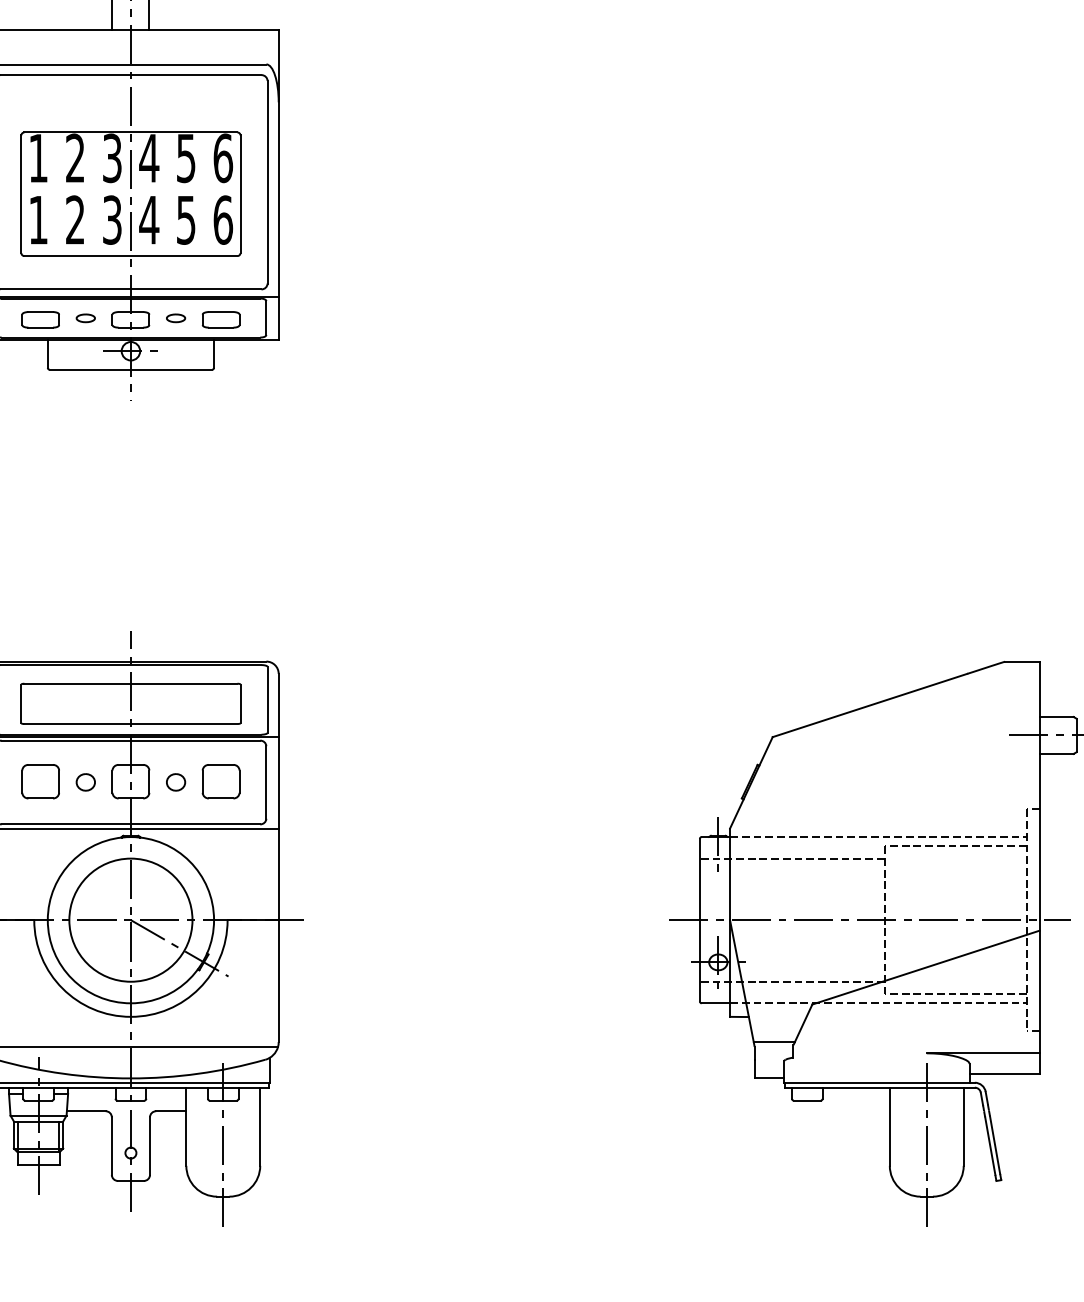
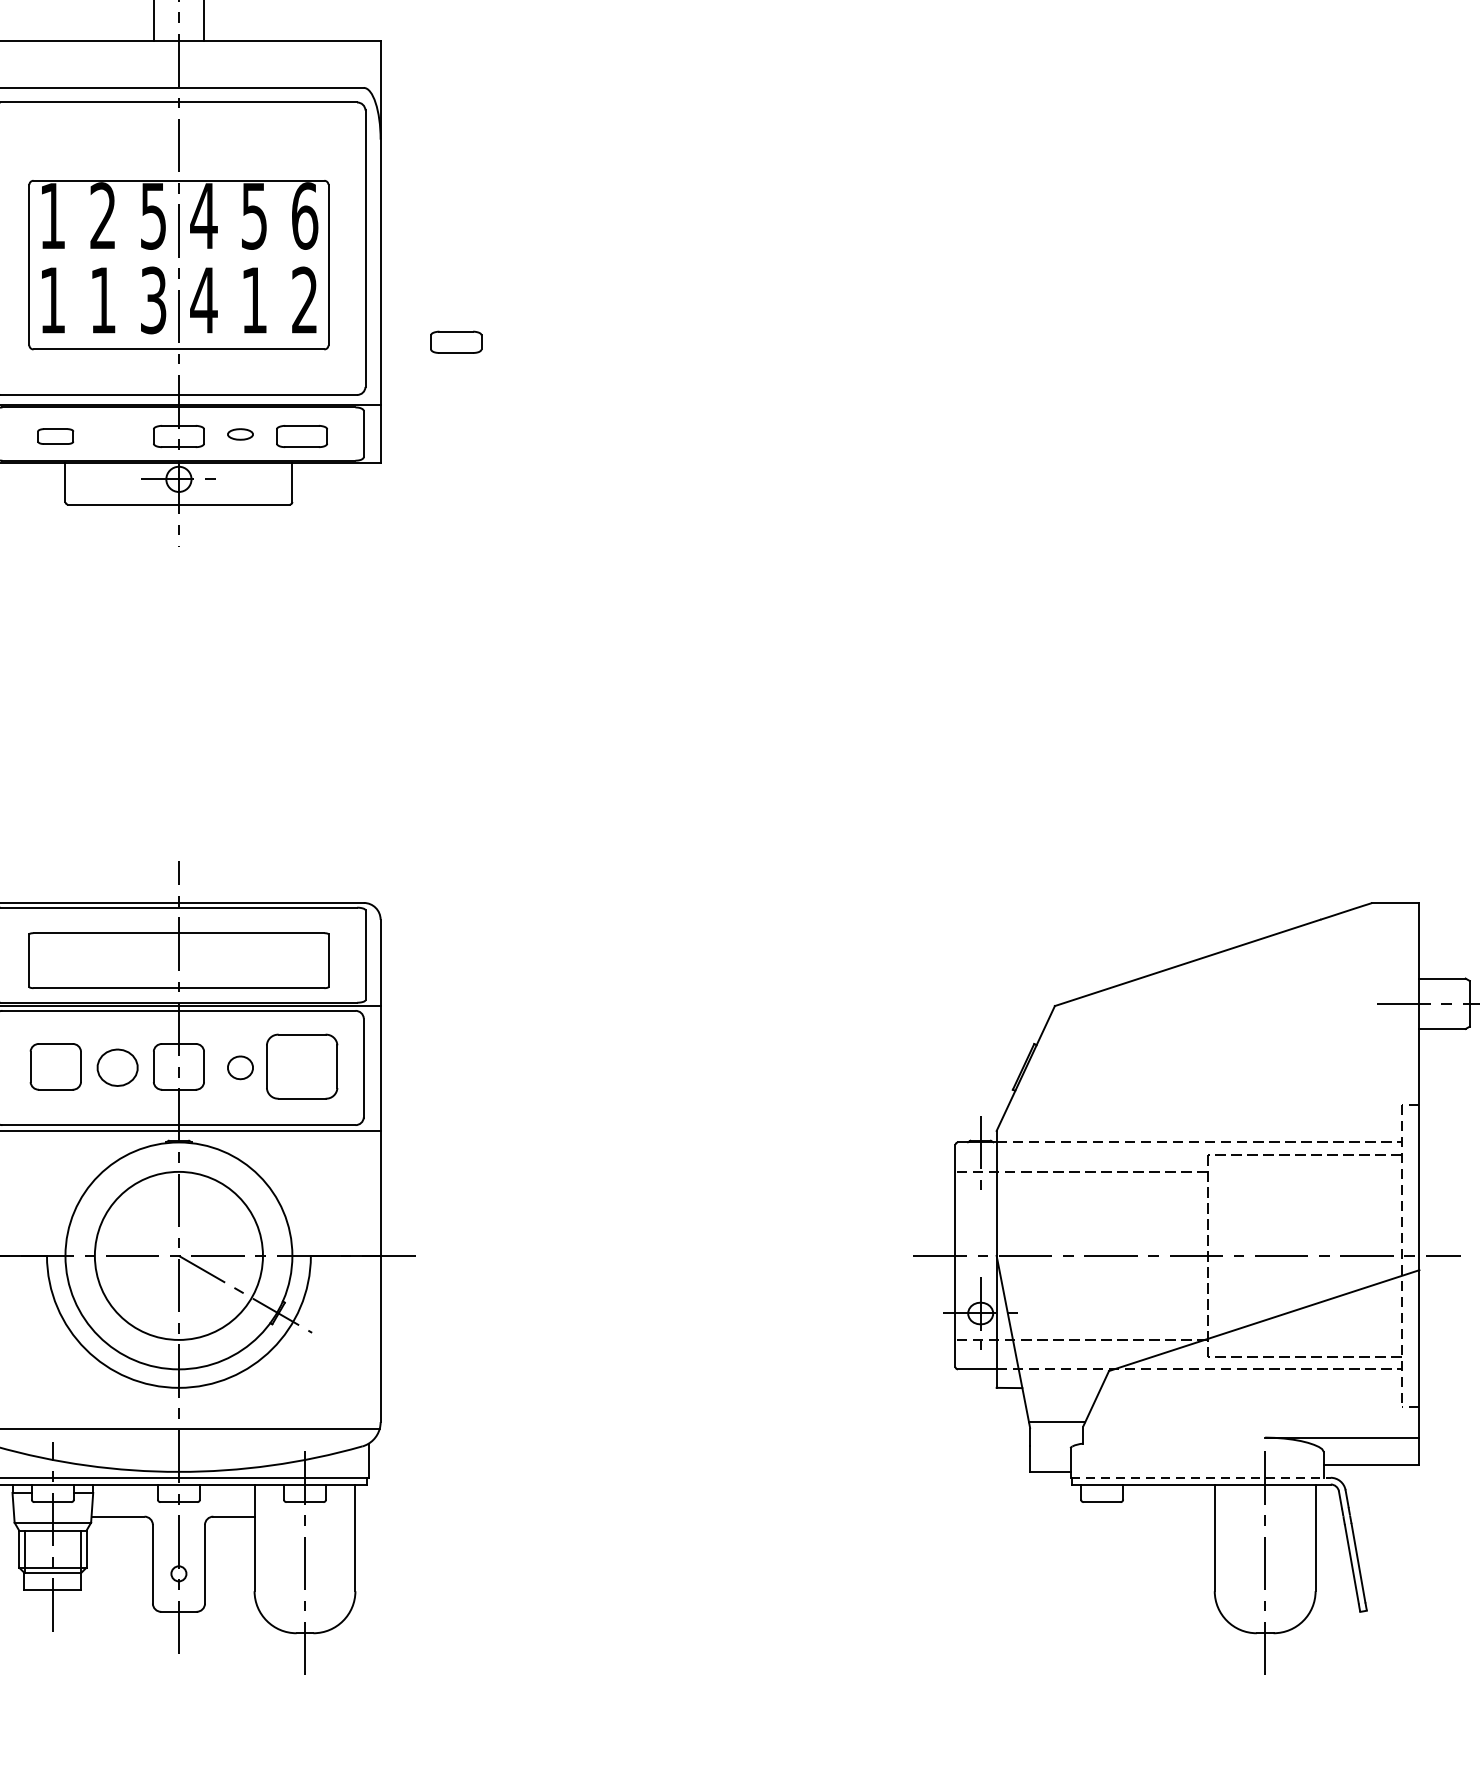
text: (112, 157) -> (153, 214), 3 -> 5
text: (75, 219) -> (103, 299), 2 -> 1
text: (223, 219) -> (305, 299), 6 -> 2
text: (186, 220) -> (254, 300), 5 -> 1
part: (333, 250) -> (455, 341), added
part: (85, 318) -> (116, 434), removed
part: (40, 319) -> (55, 436), size x0.7
part: (220, 781) -> (301, 1066), size x1.4
part: (85, 782) -> (116, 1067), size x1.6
line: (880, 1082) -> (1202, 1477), solid -> dashed

